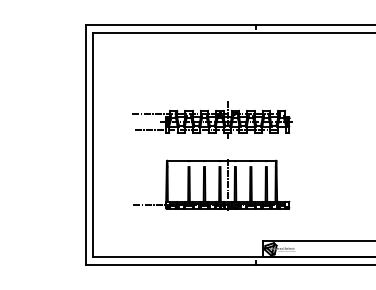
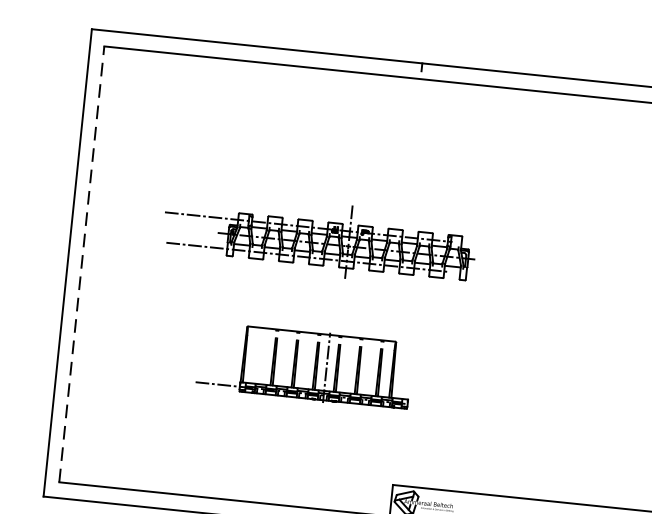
line: (92, 144) -> (81, 263), solid -> dashed
part: (211, 184) -> (304, 364), size x0.7

